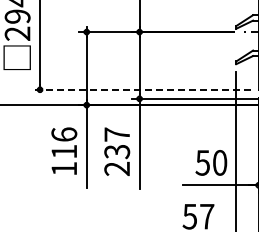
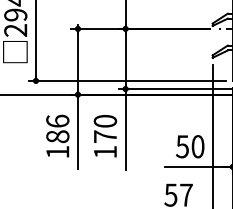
line: (141, 89) -> (127, 80), dashed -> solid
text: (64, 151) -> (57, 136), 116 -> 186
text: (117, 151) -> (105, 136), 237 -> 170

